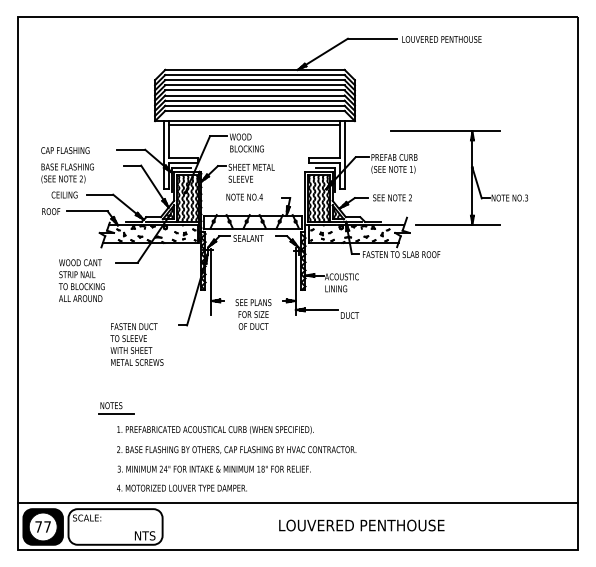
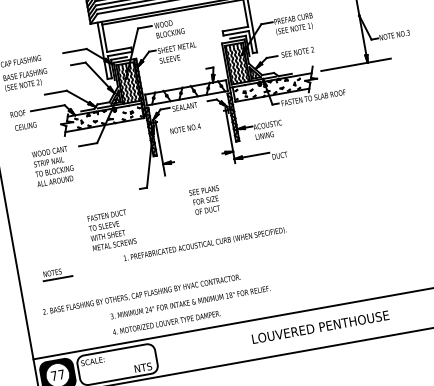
text: (64, 194) -> (25, 126), moved
text: (244, 196) -> (185, 128), moved
text: (253, 314) -> (205, 200), moved
text: (136, 344) -> (111, 229), moved
part: (116, 408) -> (57, 274), moved
text: (215, 430) -> (205, 244), moved
text: (236, 449) -> (141, 294), moved

